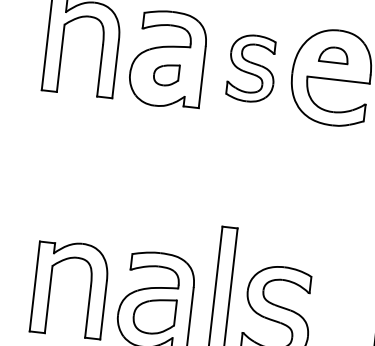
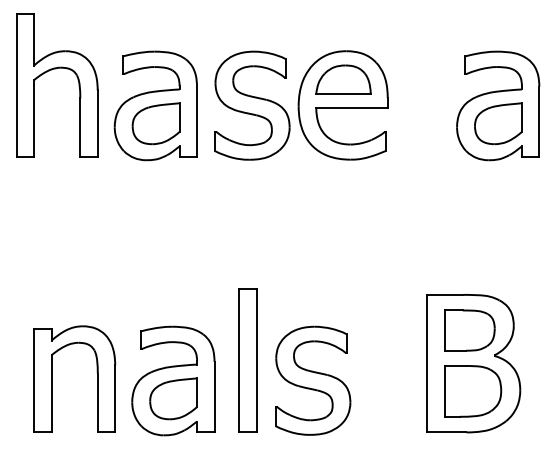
part: (333, 54) -> (343, 79), size x1.67
part: (252, 68) -> (252, 105), size x1.43
part: (165, 74) -> (155, 123), size x1.67

